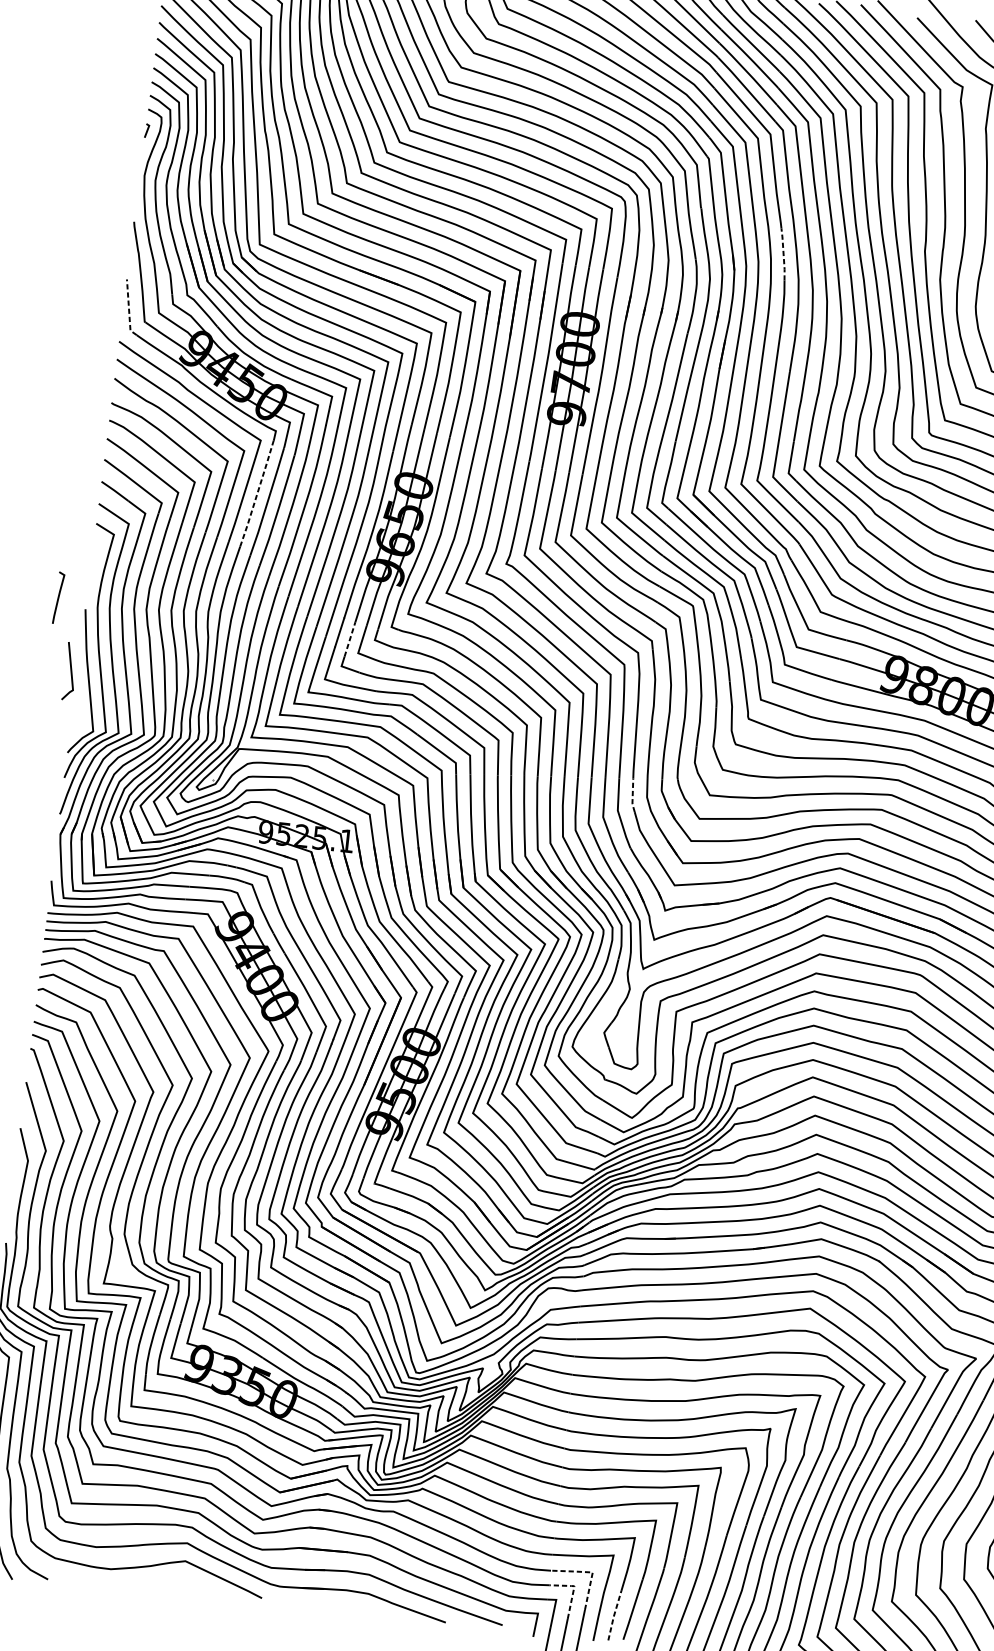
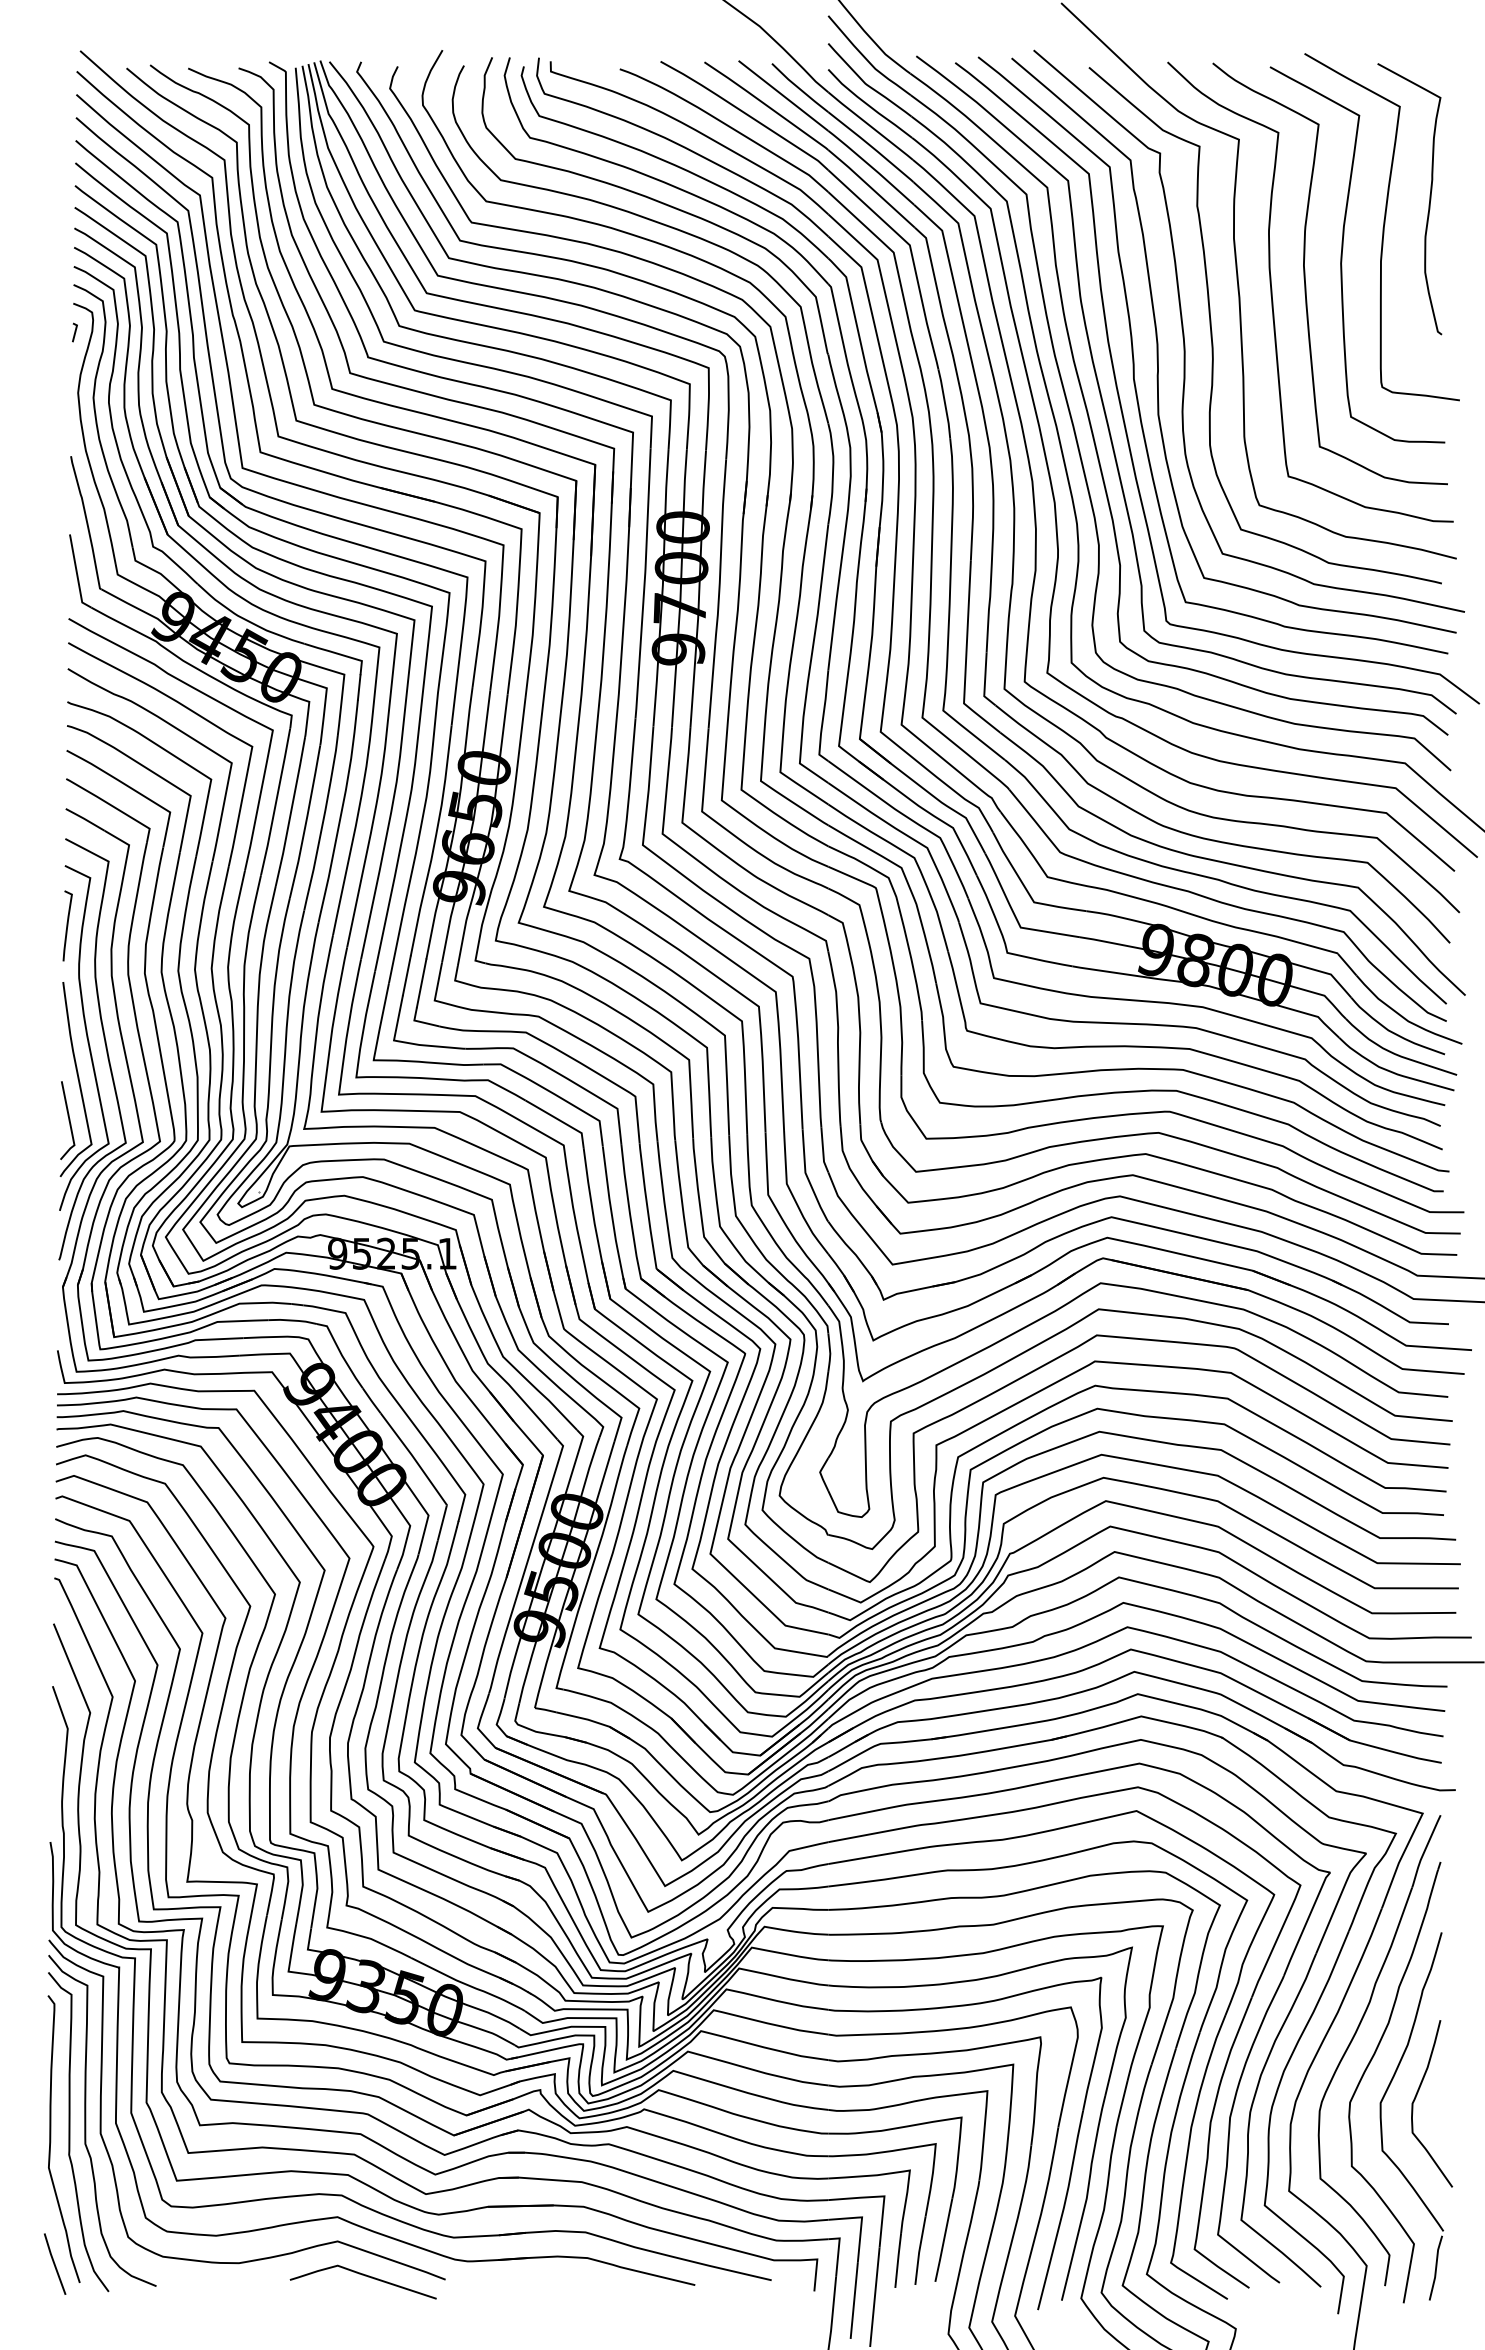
line: (783, 254) -> (945, 404), dashed -> solid
line: (128, 308) -> (76, 573), dashed -> solid
line: (257, 493) -> (276, 801), dashed -> solid
curve: (58, 597) -> (67, 925), moved
line: (349, 638) -> (421, 982), dashed -> solid
curve: (70, 671) -> (68, 1120), moved
line: (632, 796) -> (823, 1151), dashed -> solid
line: (590, 1572) -> (881, 2196), dashed -> solid
curve: (203, 1589) -> (365, 2276), added
line: (573, 1589) -> (861, 2221), dashed -> solid
line: (614, 1615) -> (919, 2250), dashed -> solid

